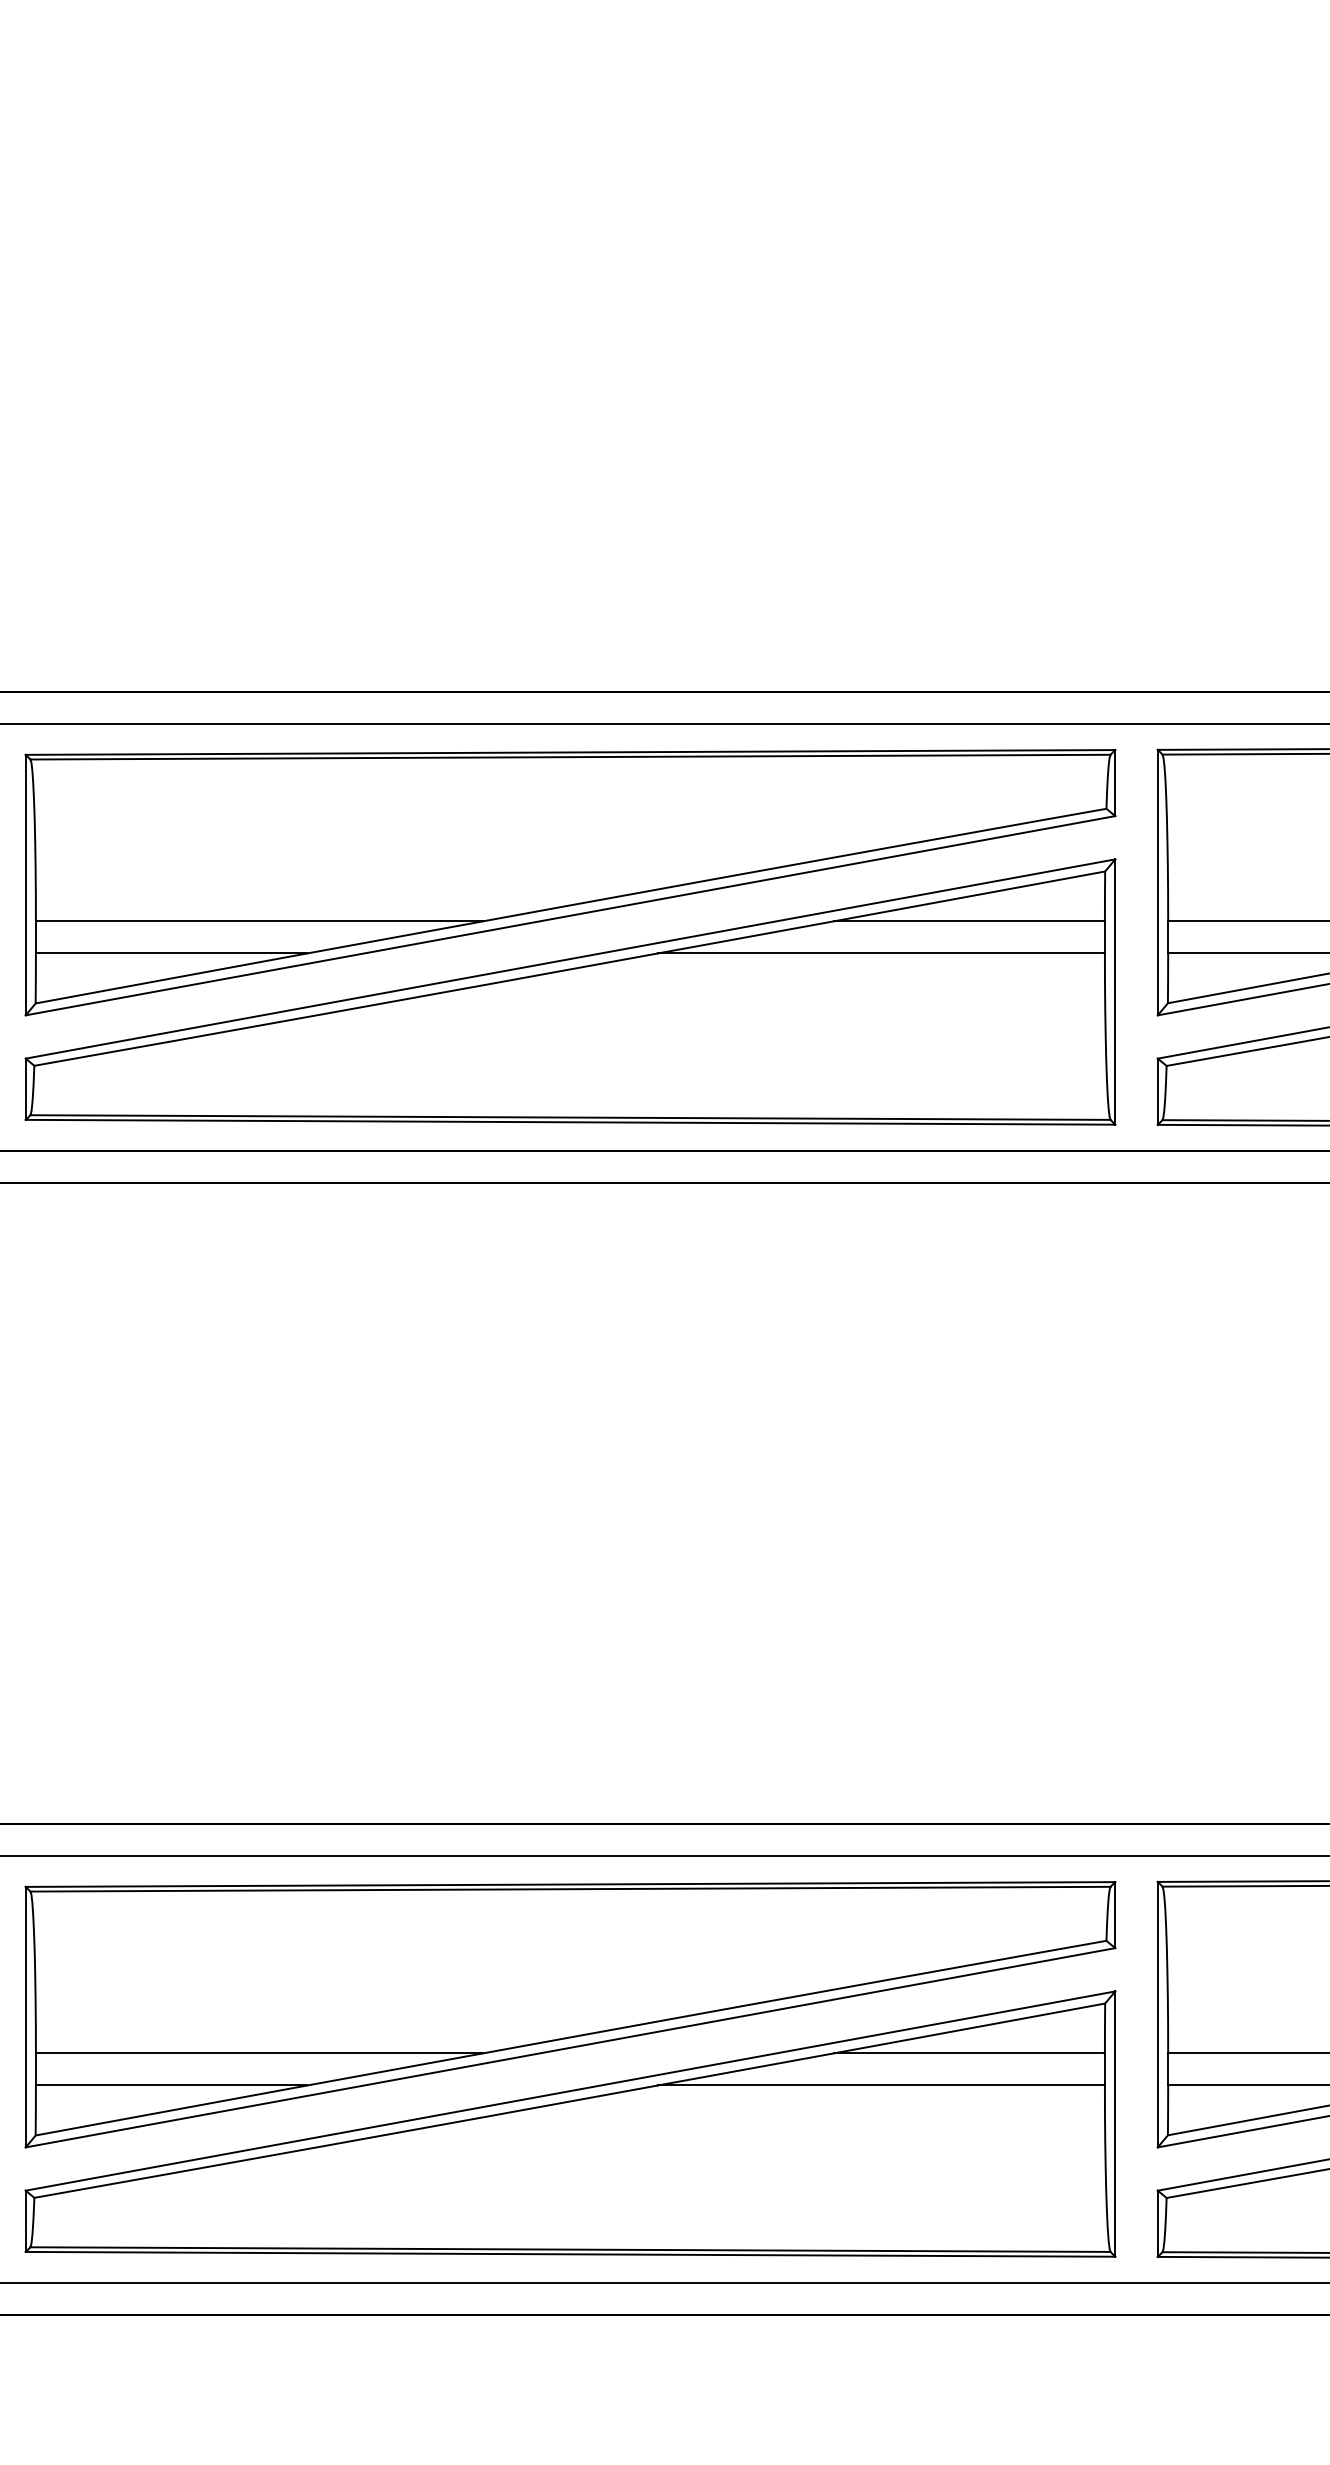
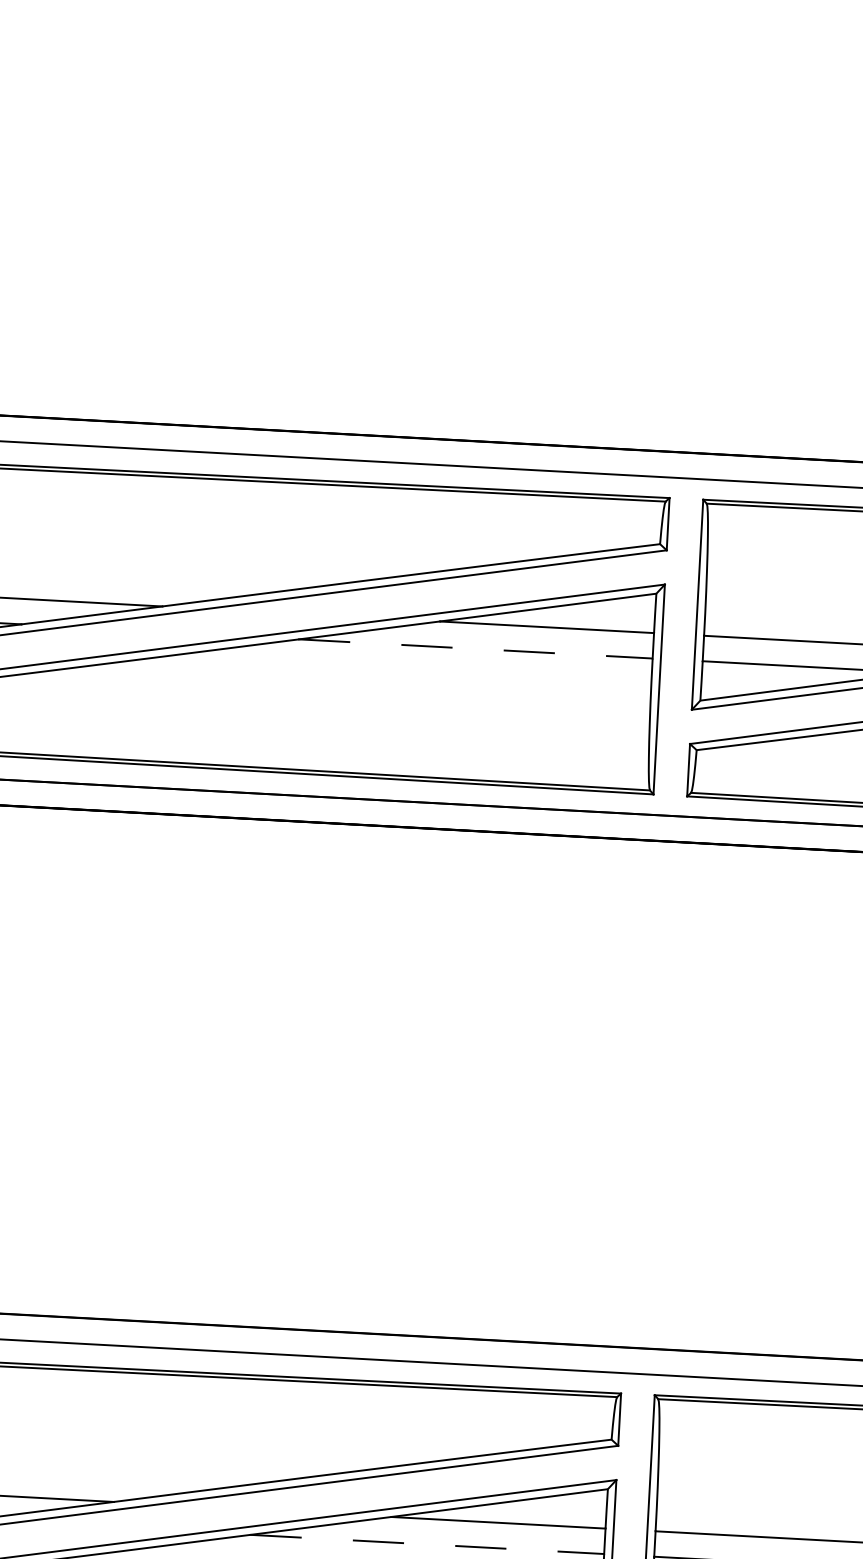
line: (881, 953) -> (475, 648), solid -> dashed
line: (881, 2085) -> (427, 1544), solid -> dashed

